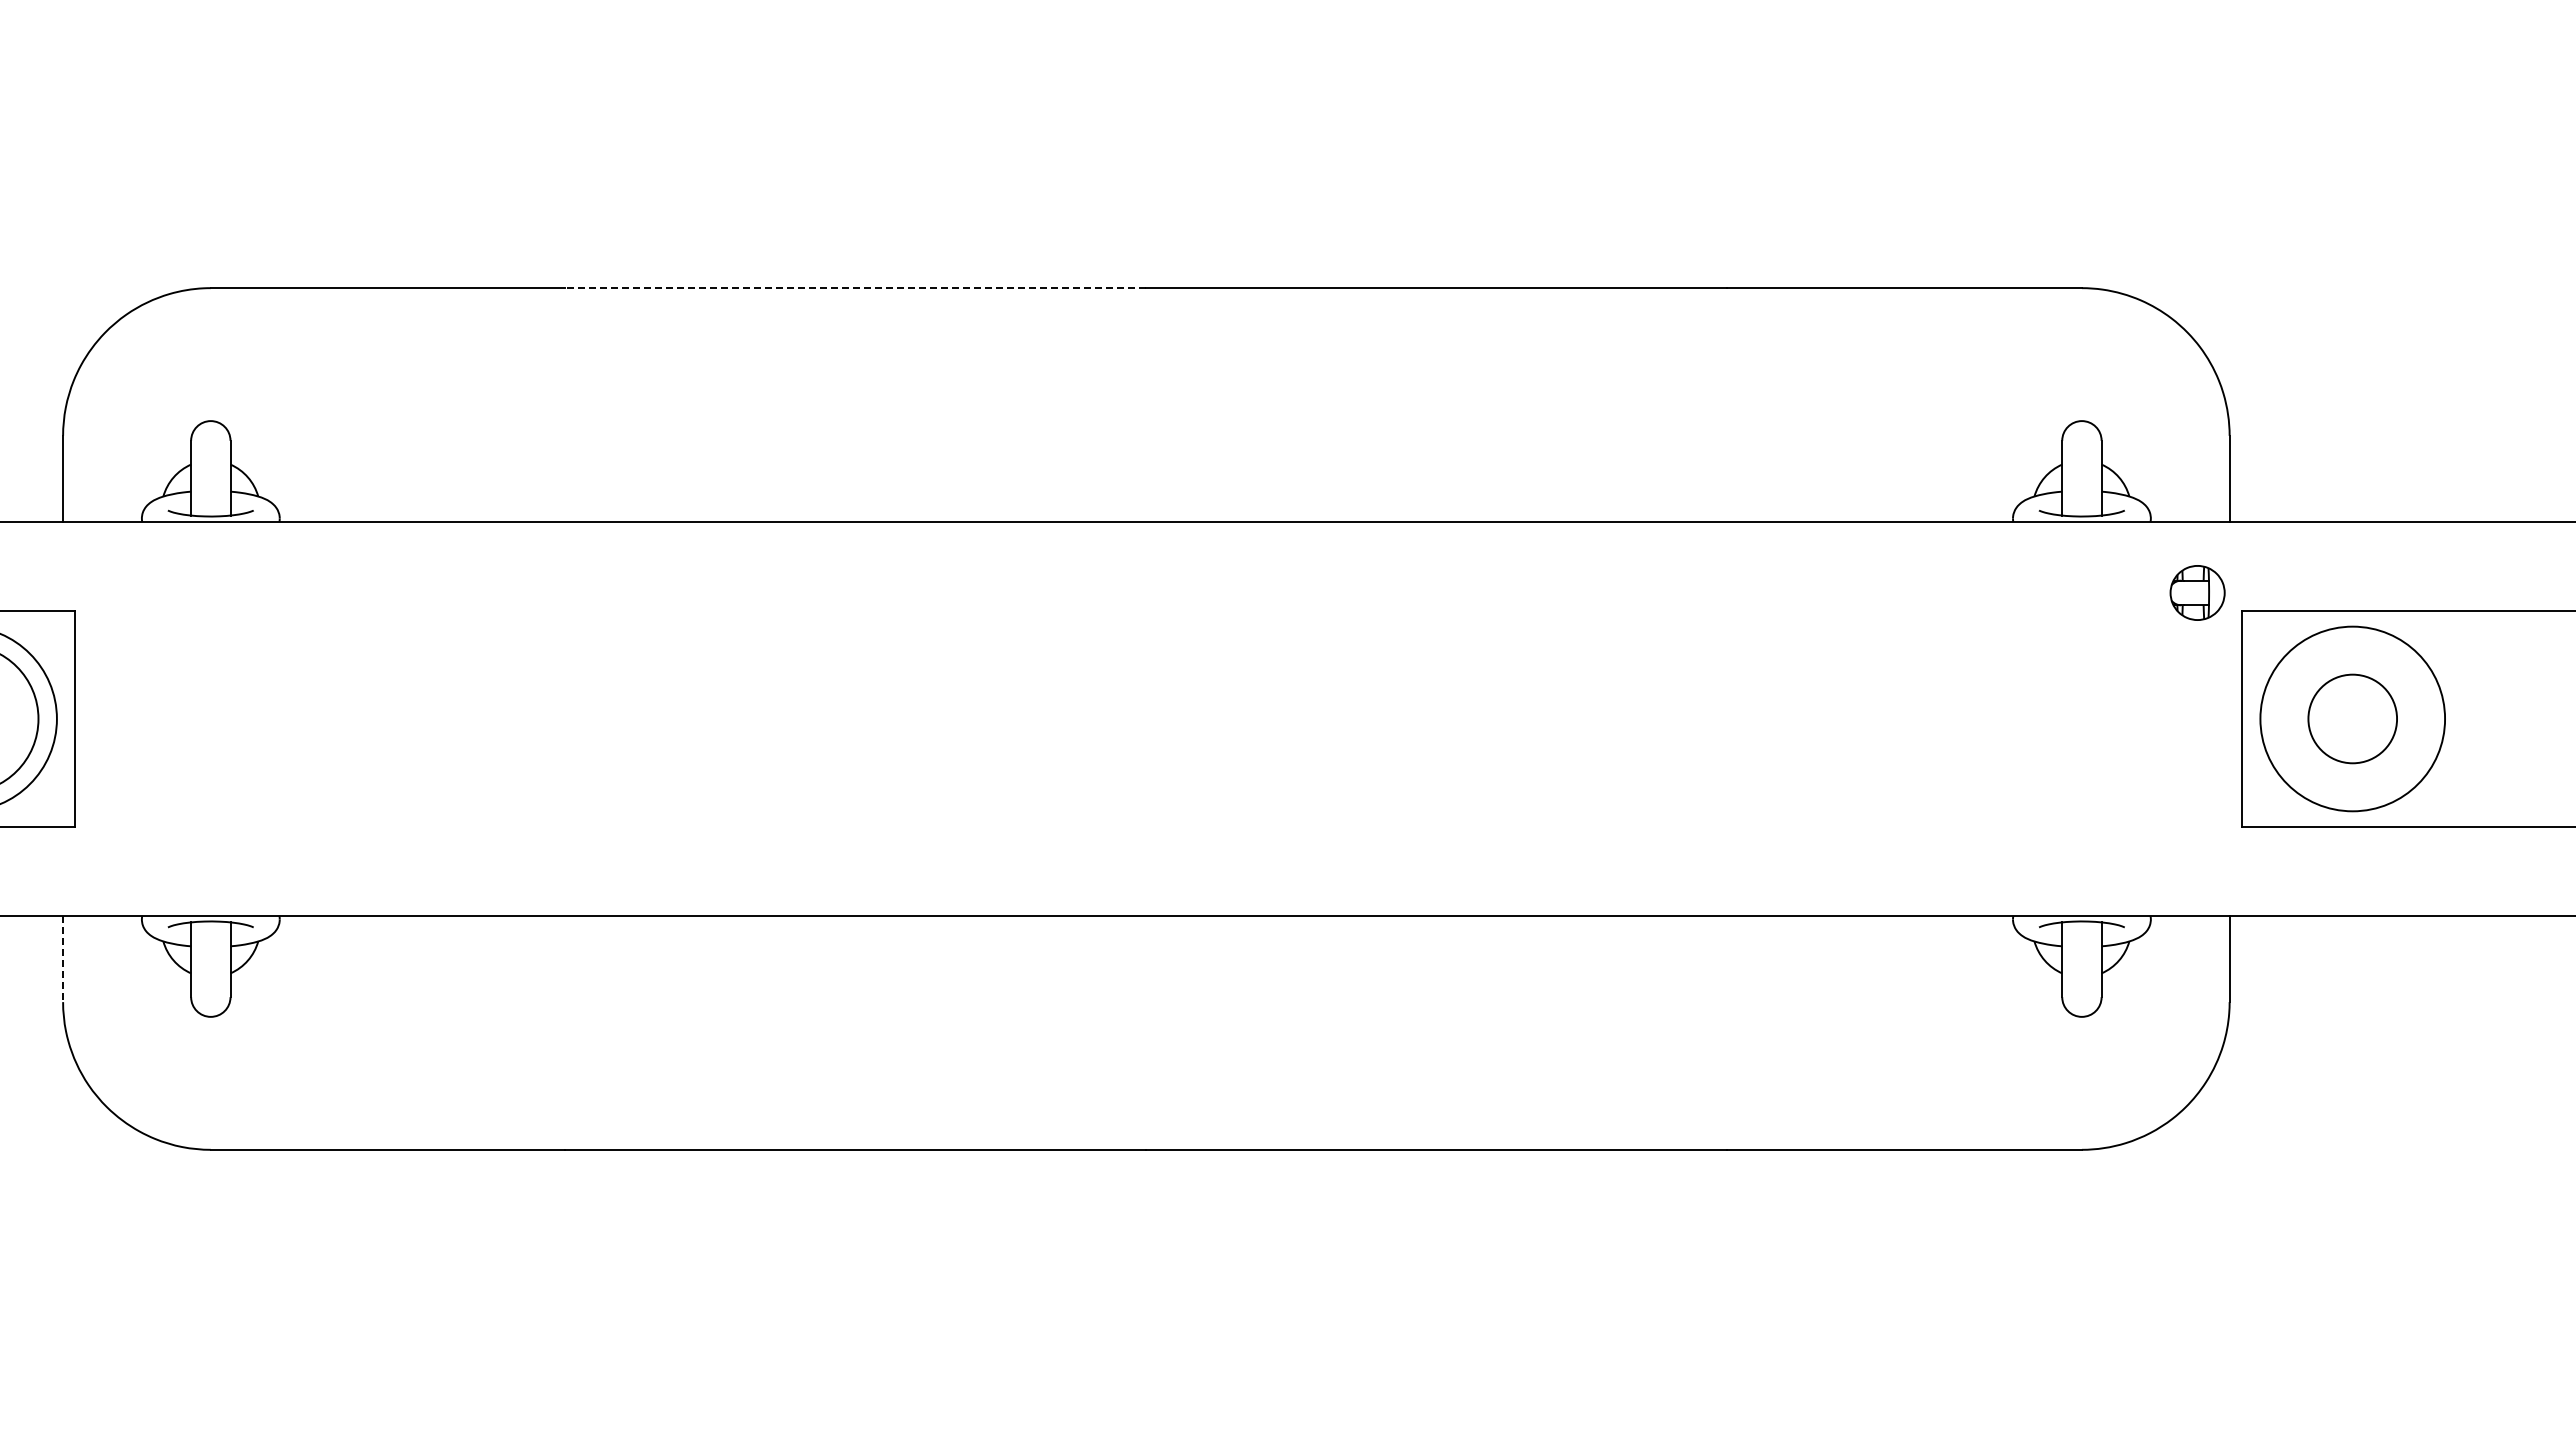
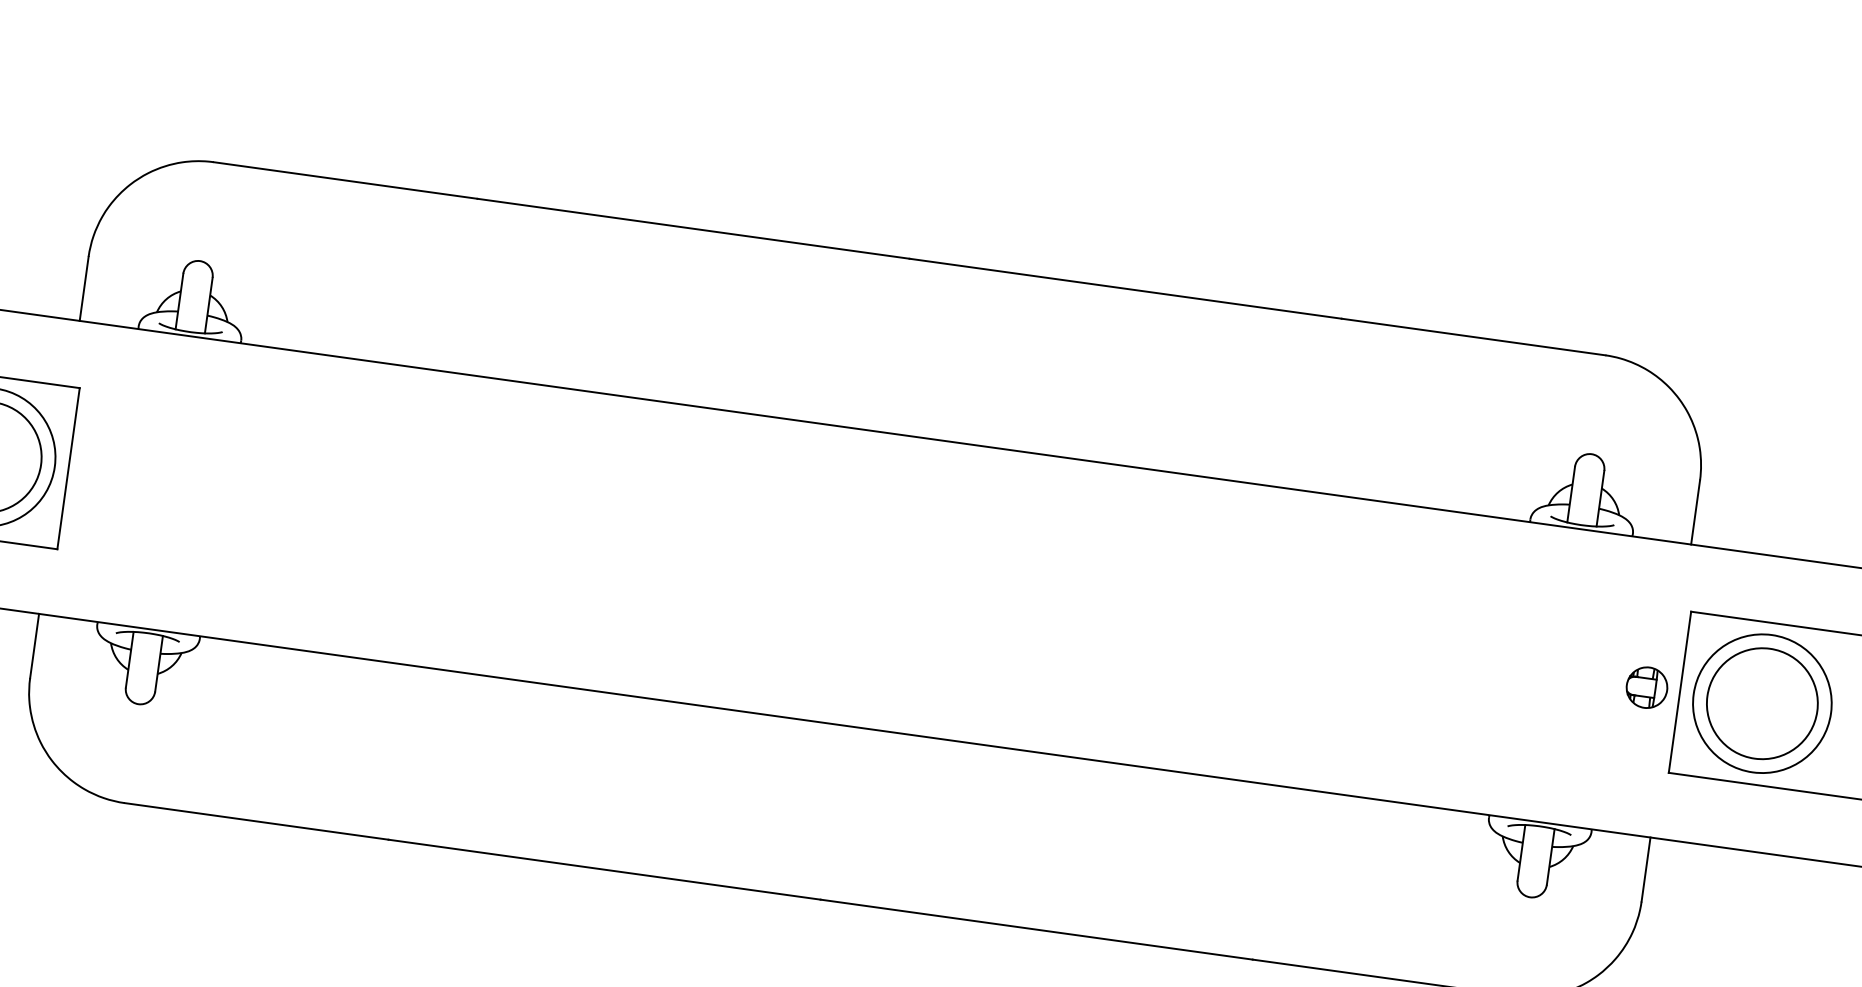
line: (855, 288) -> (693, 229), dashed -> solid
part: (2197, 592) -> (1646, 687), moved
circle: (2352, 718) -> (1762, 703), size x1.67
line: (63, 959) -> (34, 646), dashed -> solid

